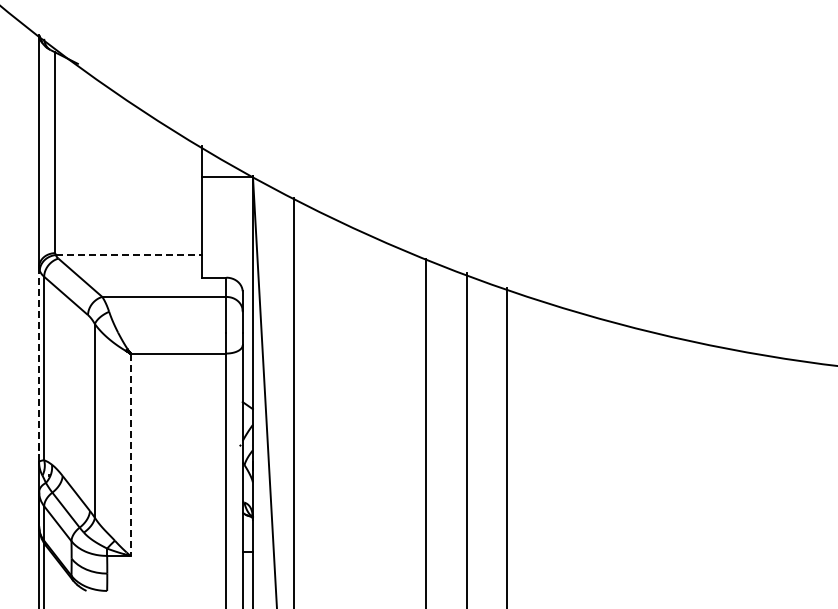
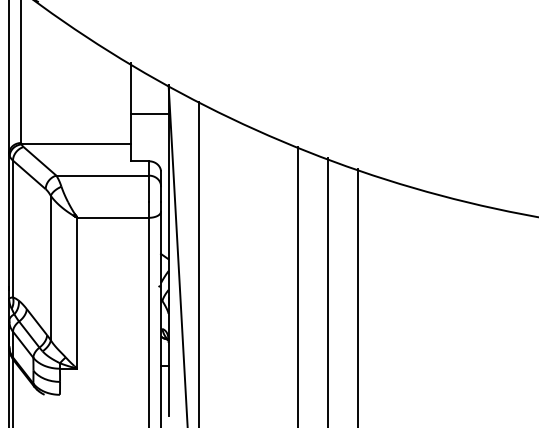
line: (227, 177) -> (149, 114), moved
line: (129, 255) -> (76, 144), dashed -> solid
line: (39, 364) -> (9, 225), dashed -> solid
line: (130, 455) -> (77, 293), dashed -> solid

